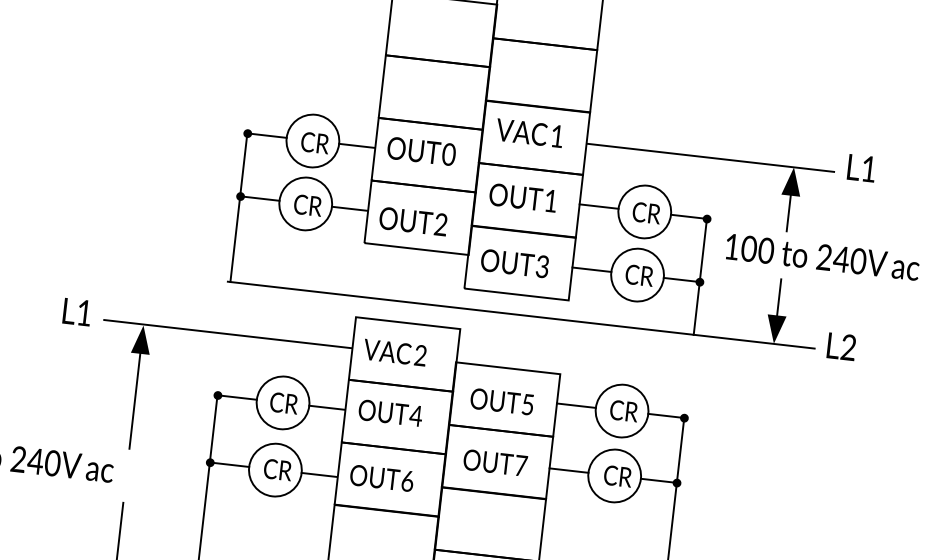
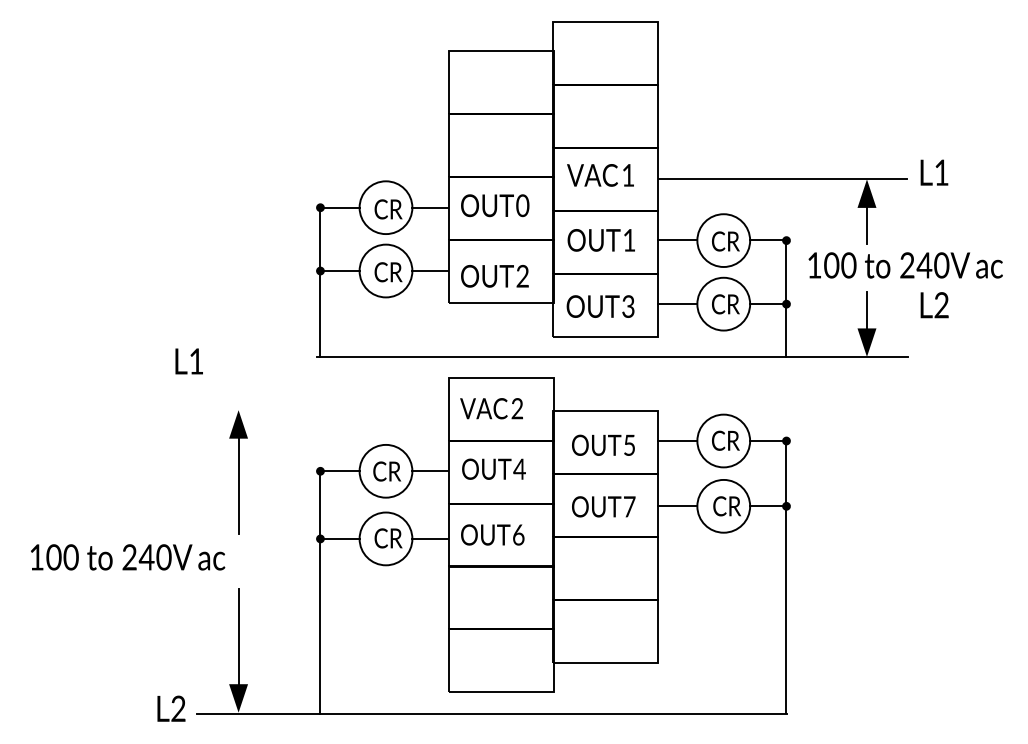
text: (76, 312) -> (188, 361), moved
line: (226, 334) -> (322, 409), removed
text: (841, 346) -> (934, 305), moved

